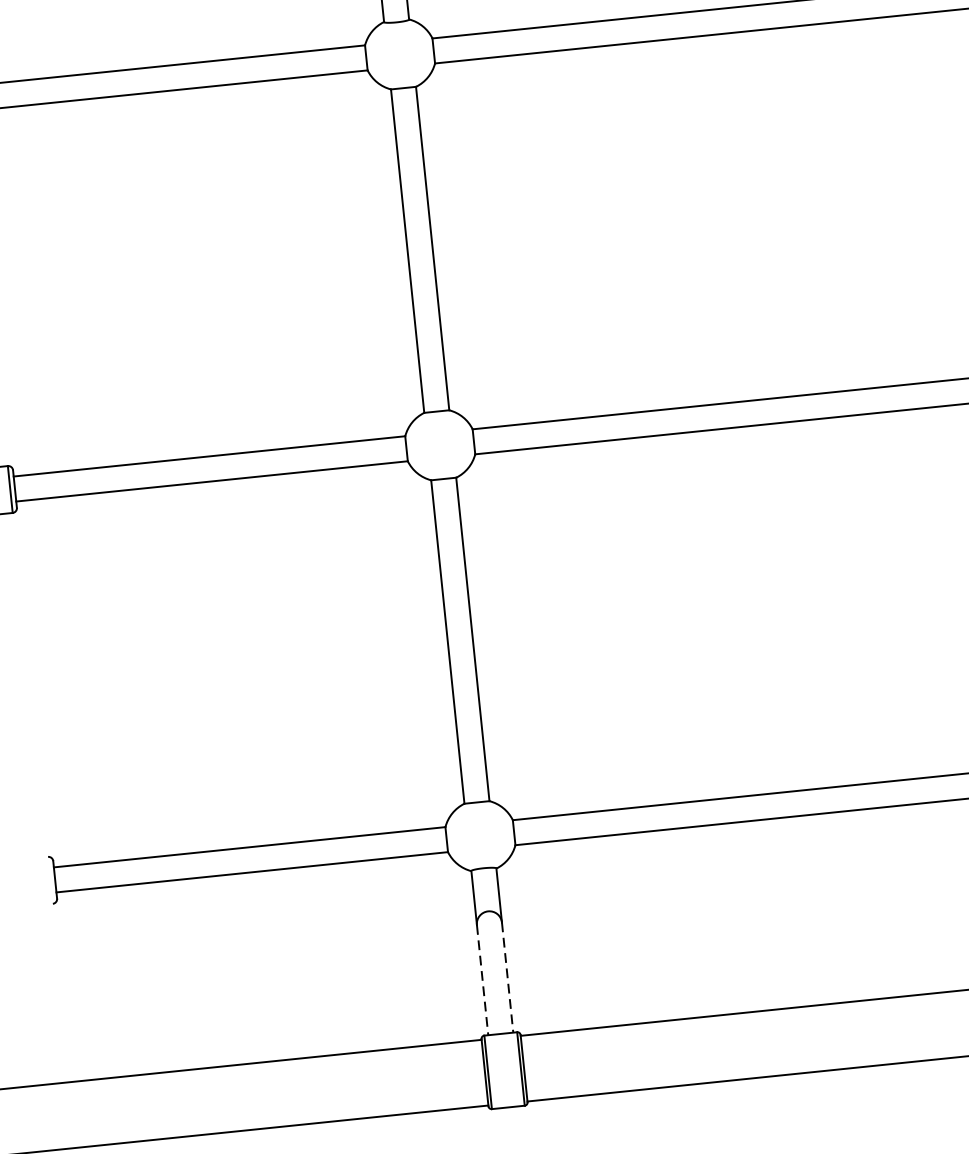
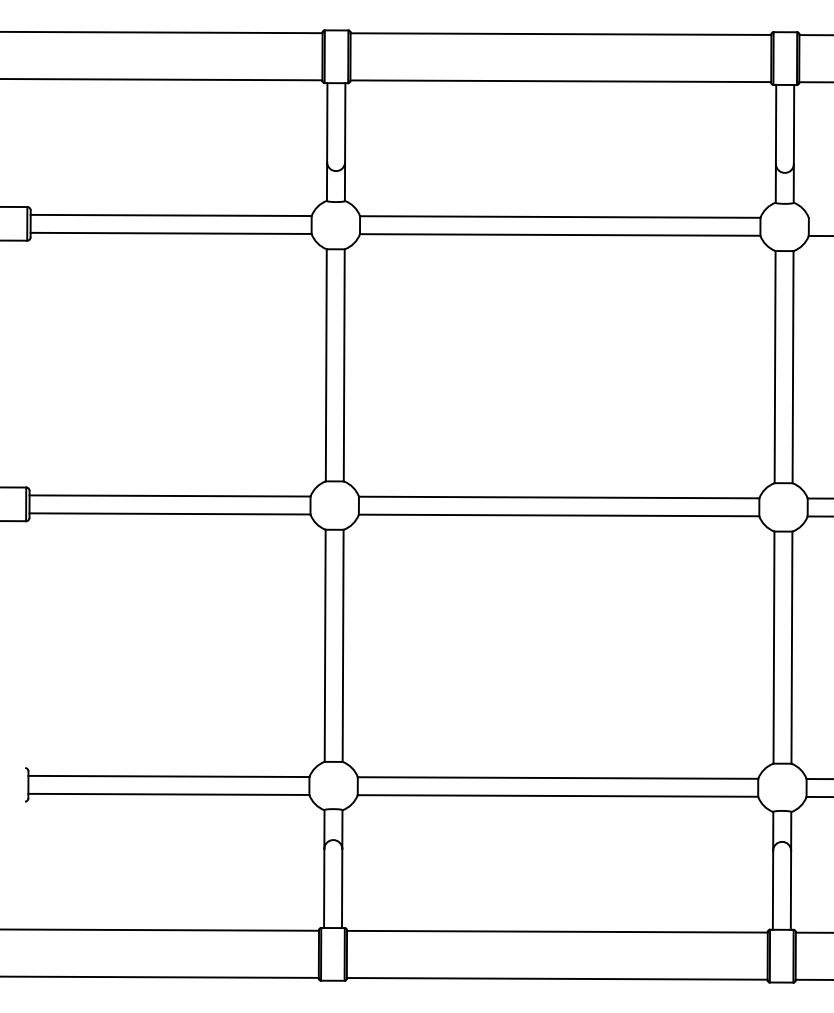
line: (508, 977) -> (342, 888), dashed -> solid
line: (483, 980) -> (324, 888), dashed -> solid

